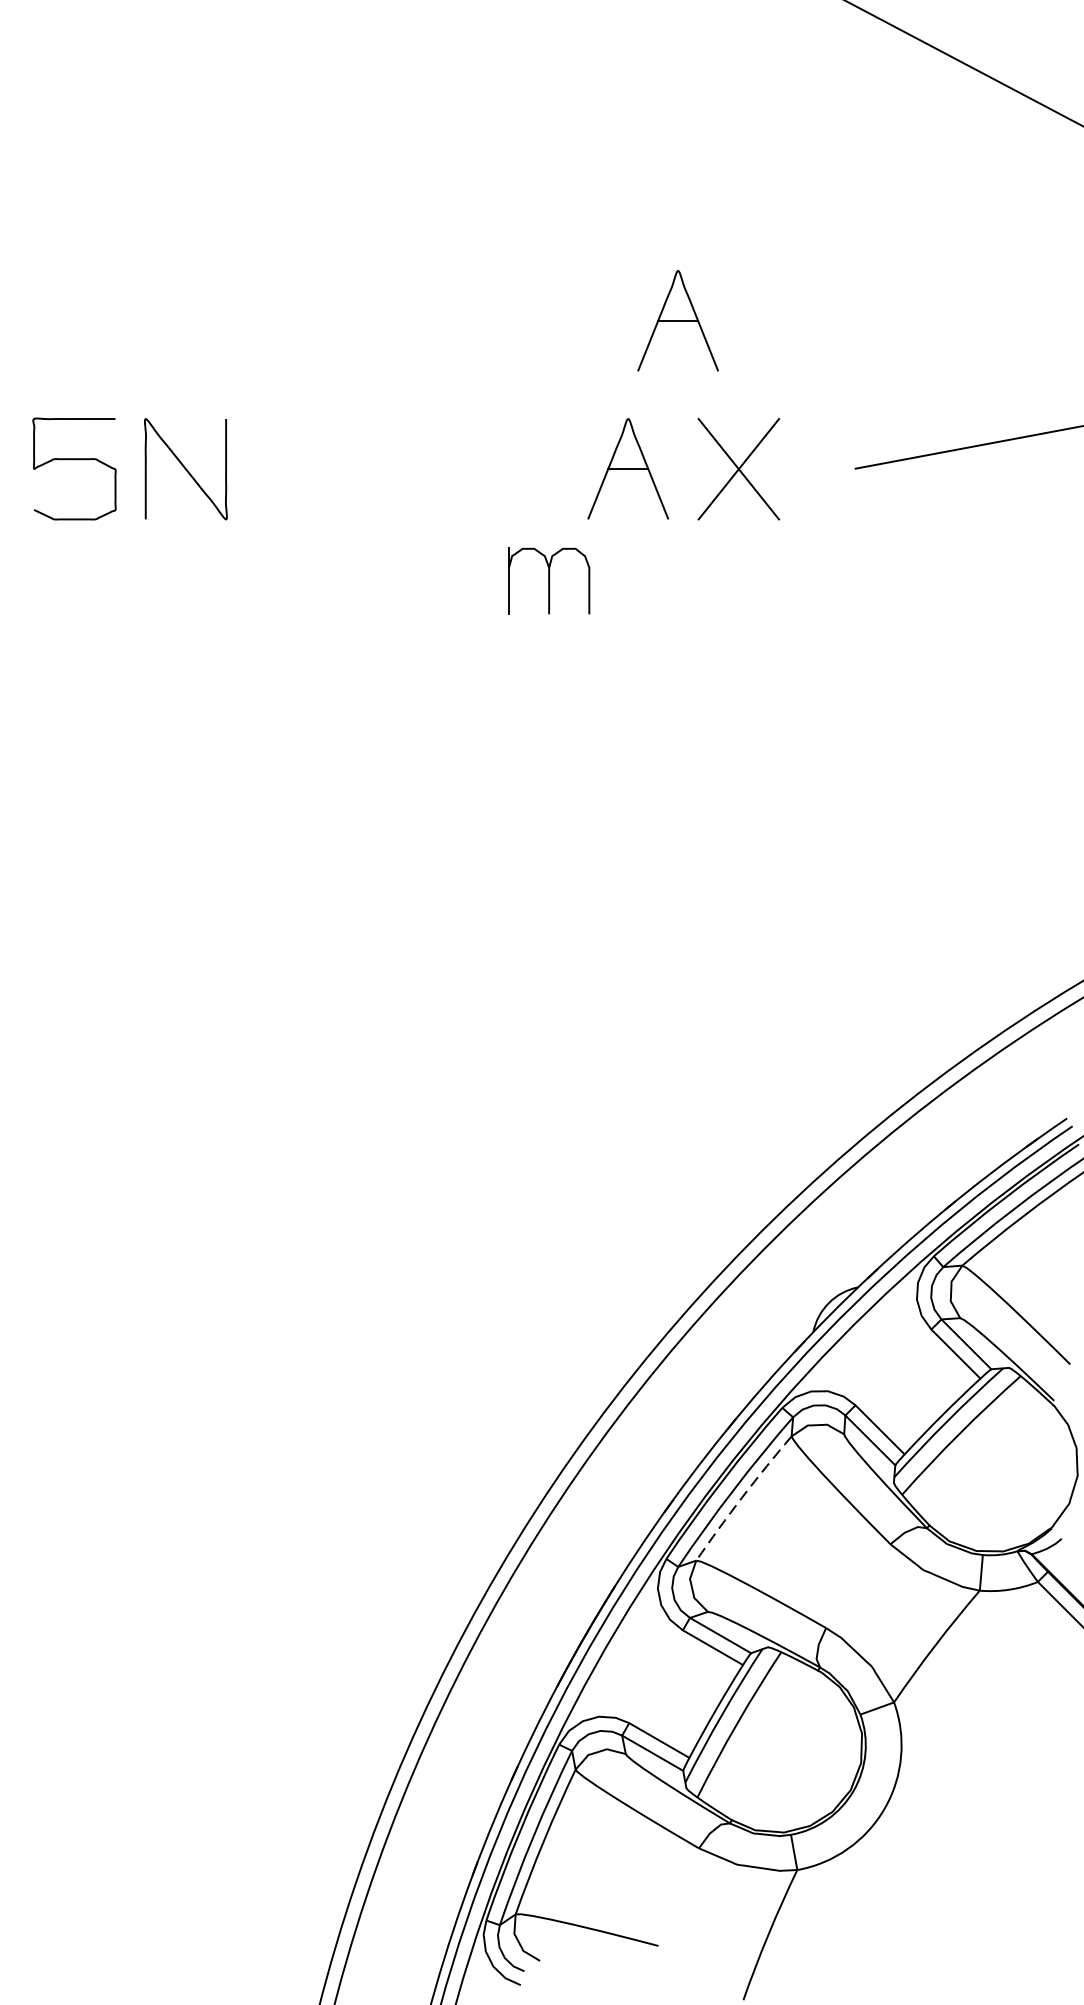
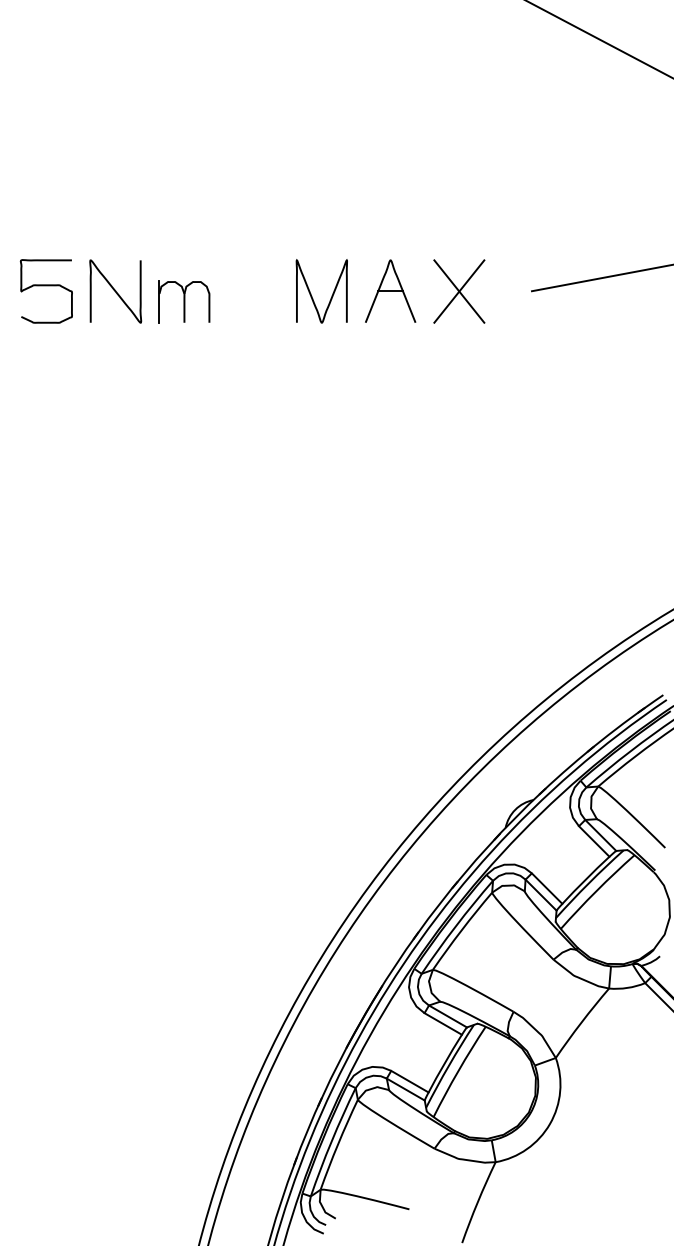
part: (677, 319) -> (421, 198), removed
curve: (500, 472) -> (311, 293), added
part: (549, 580) -> (184, 301), moved
arc: (742, 1497) -> (461, 930), dashed -> solid

